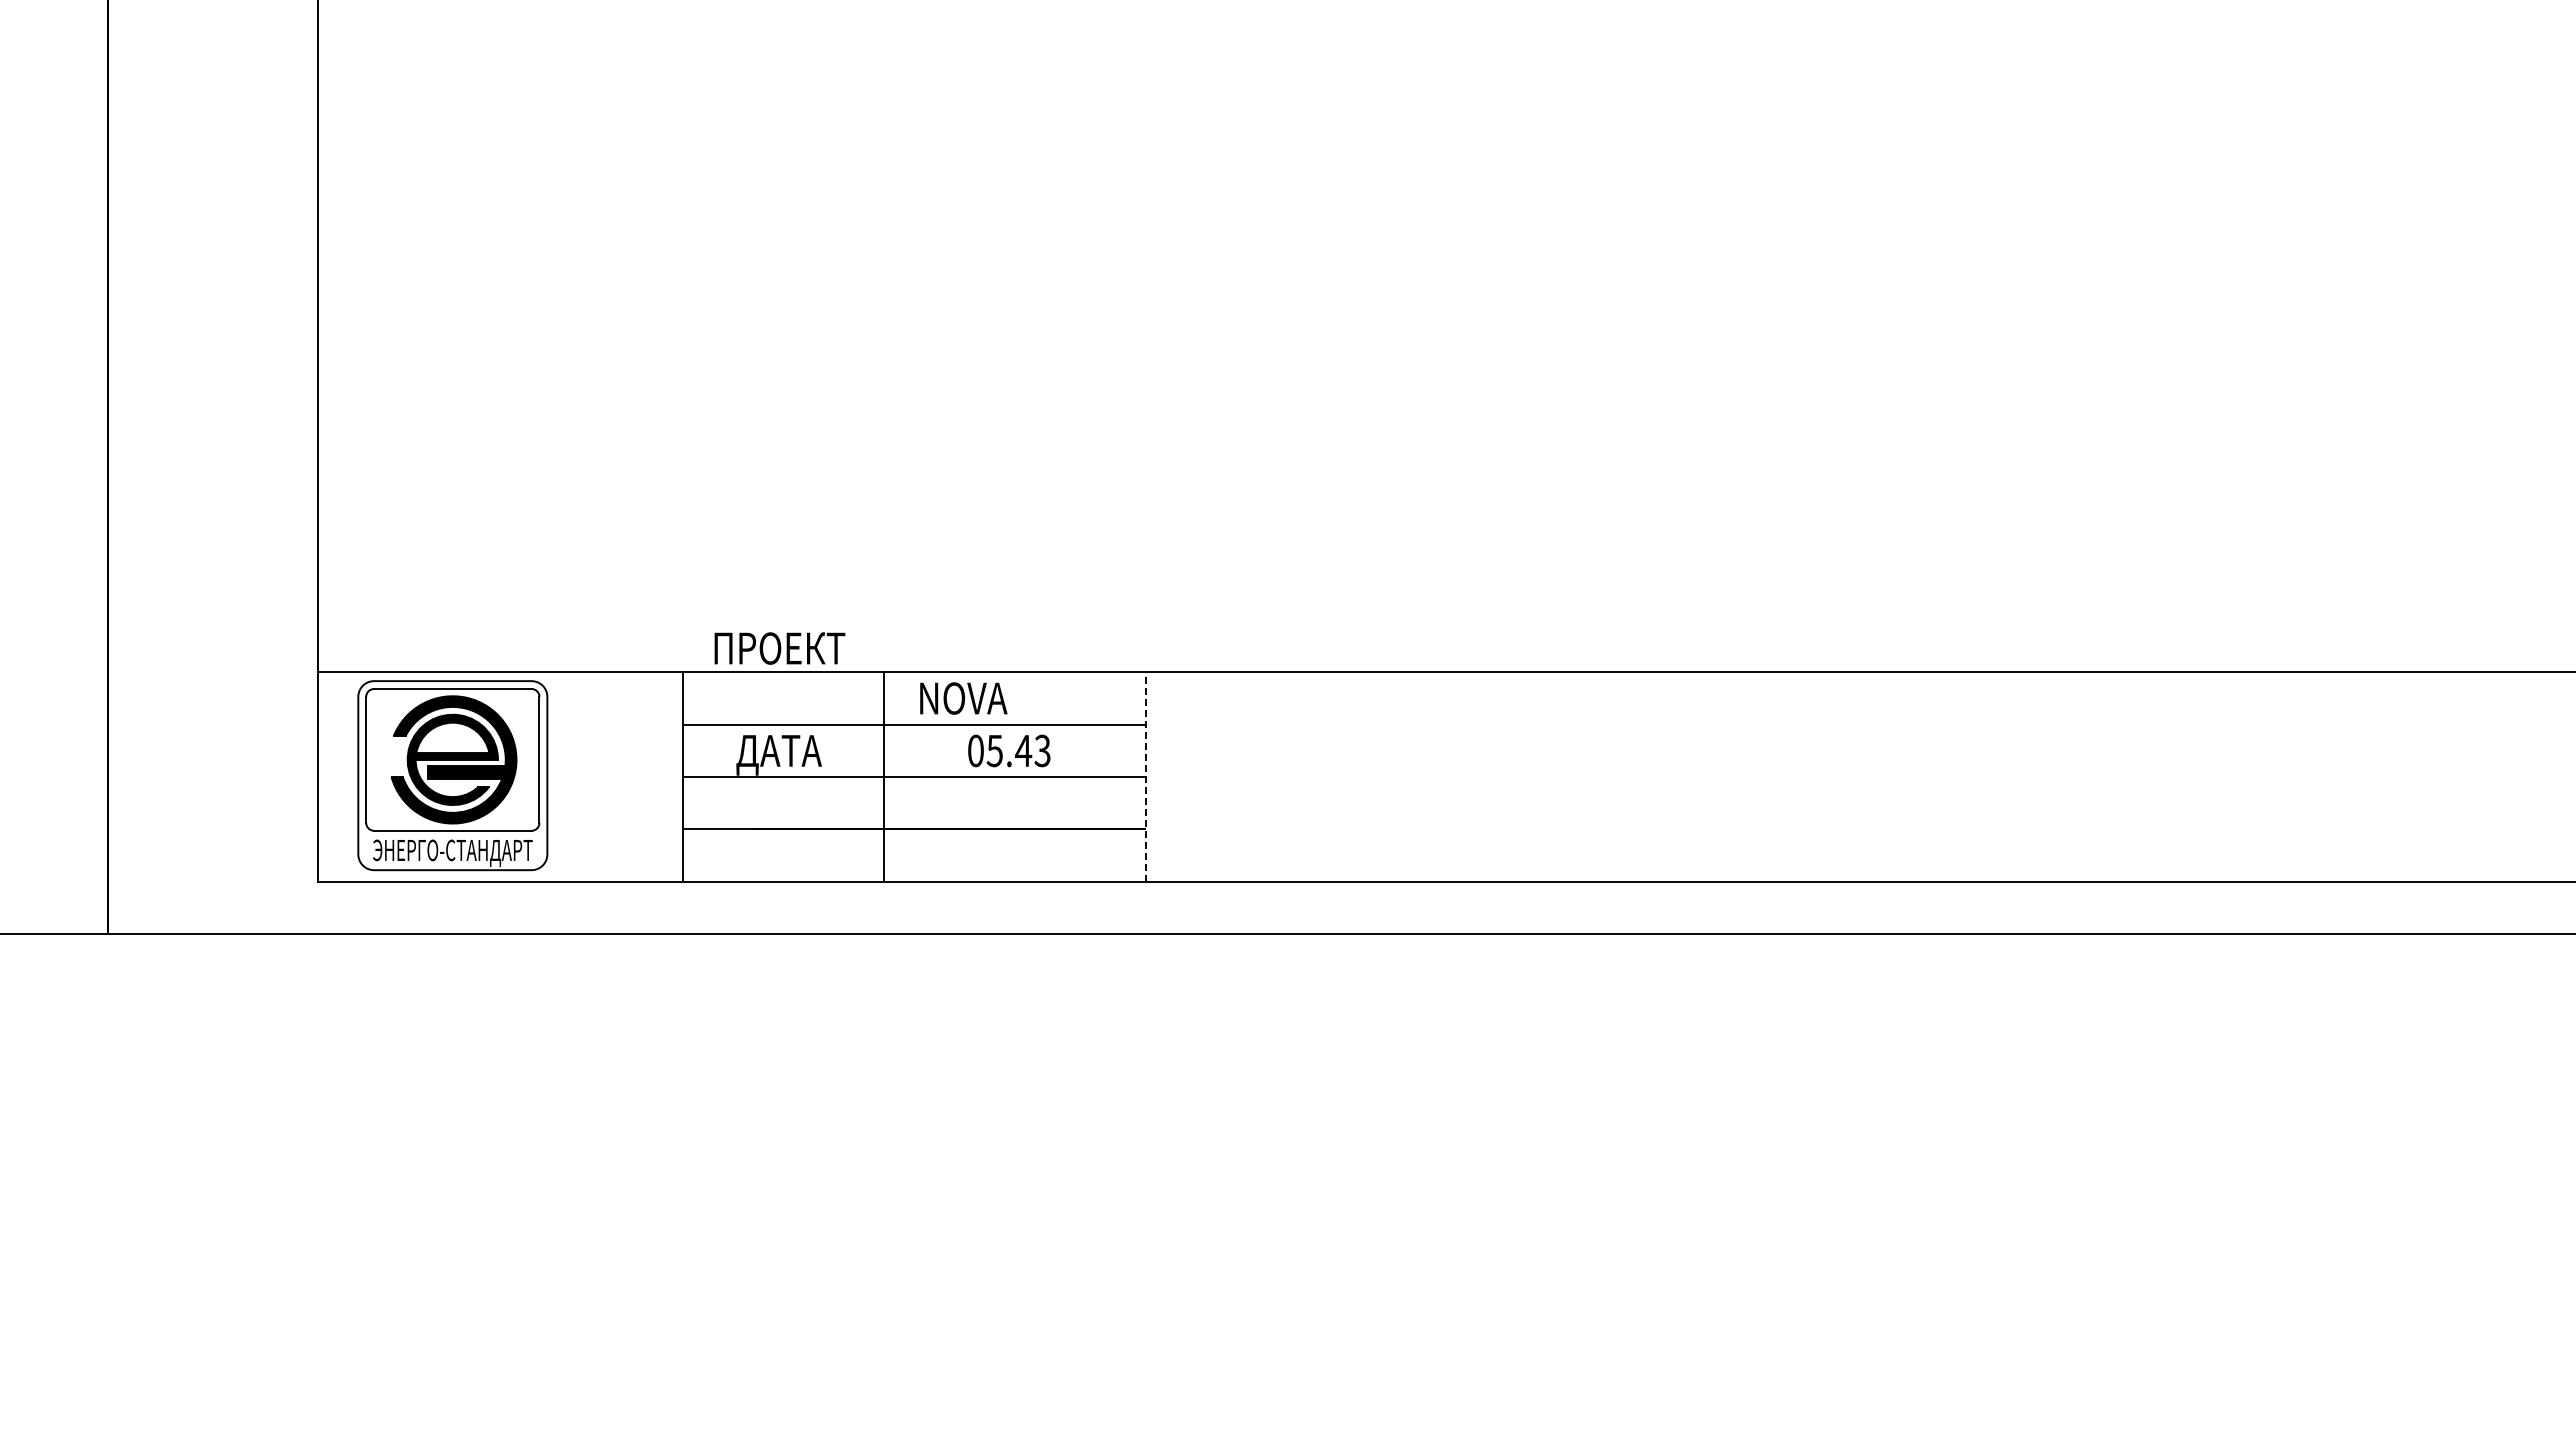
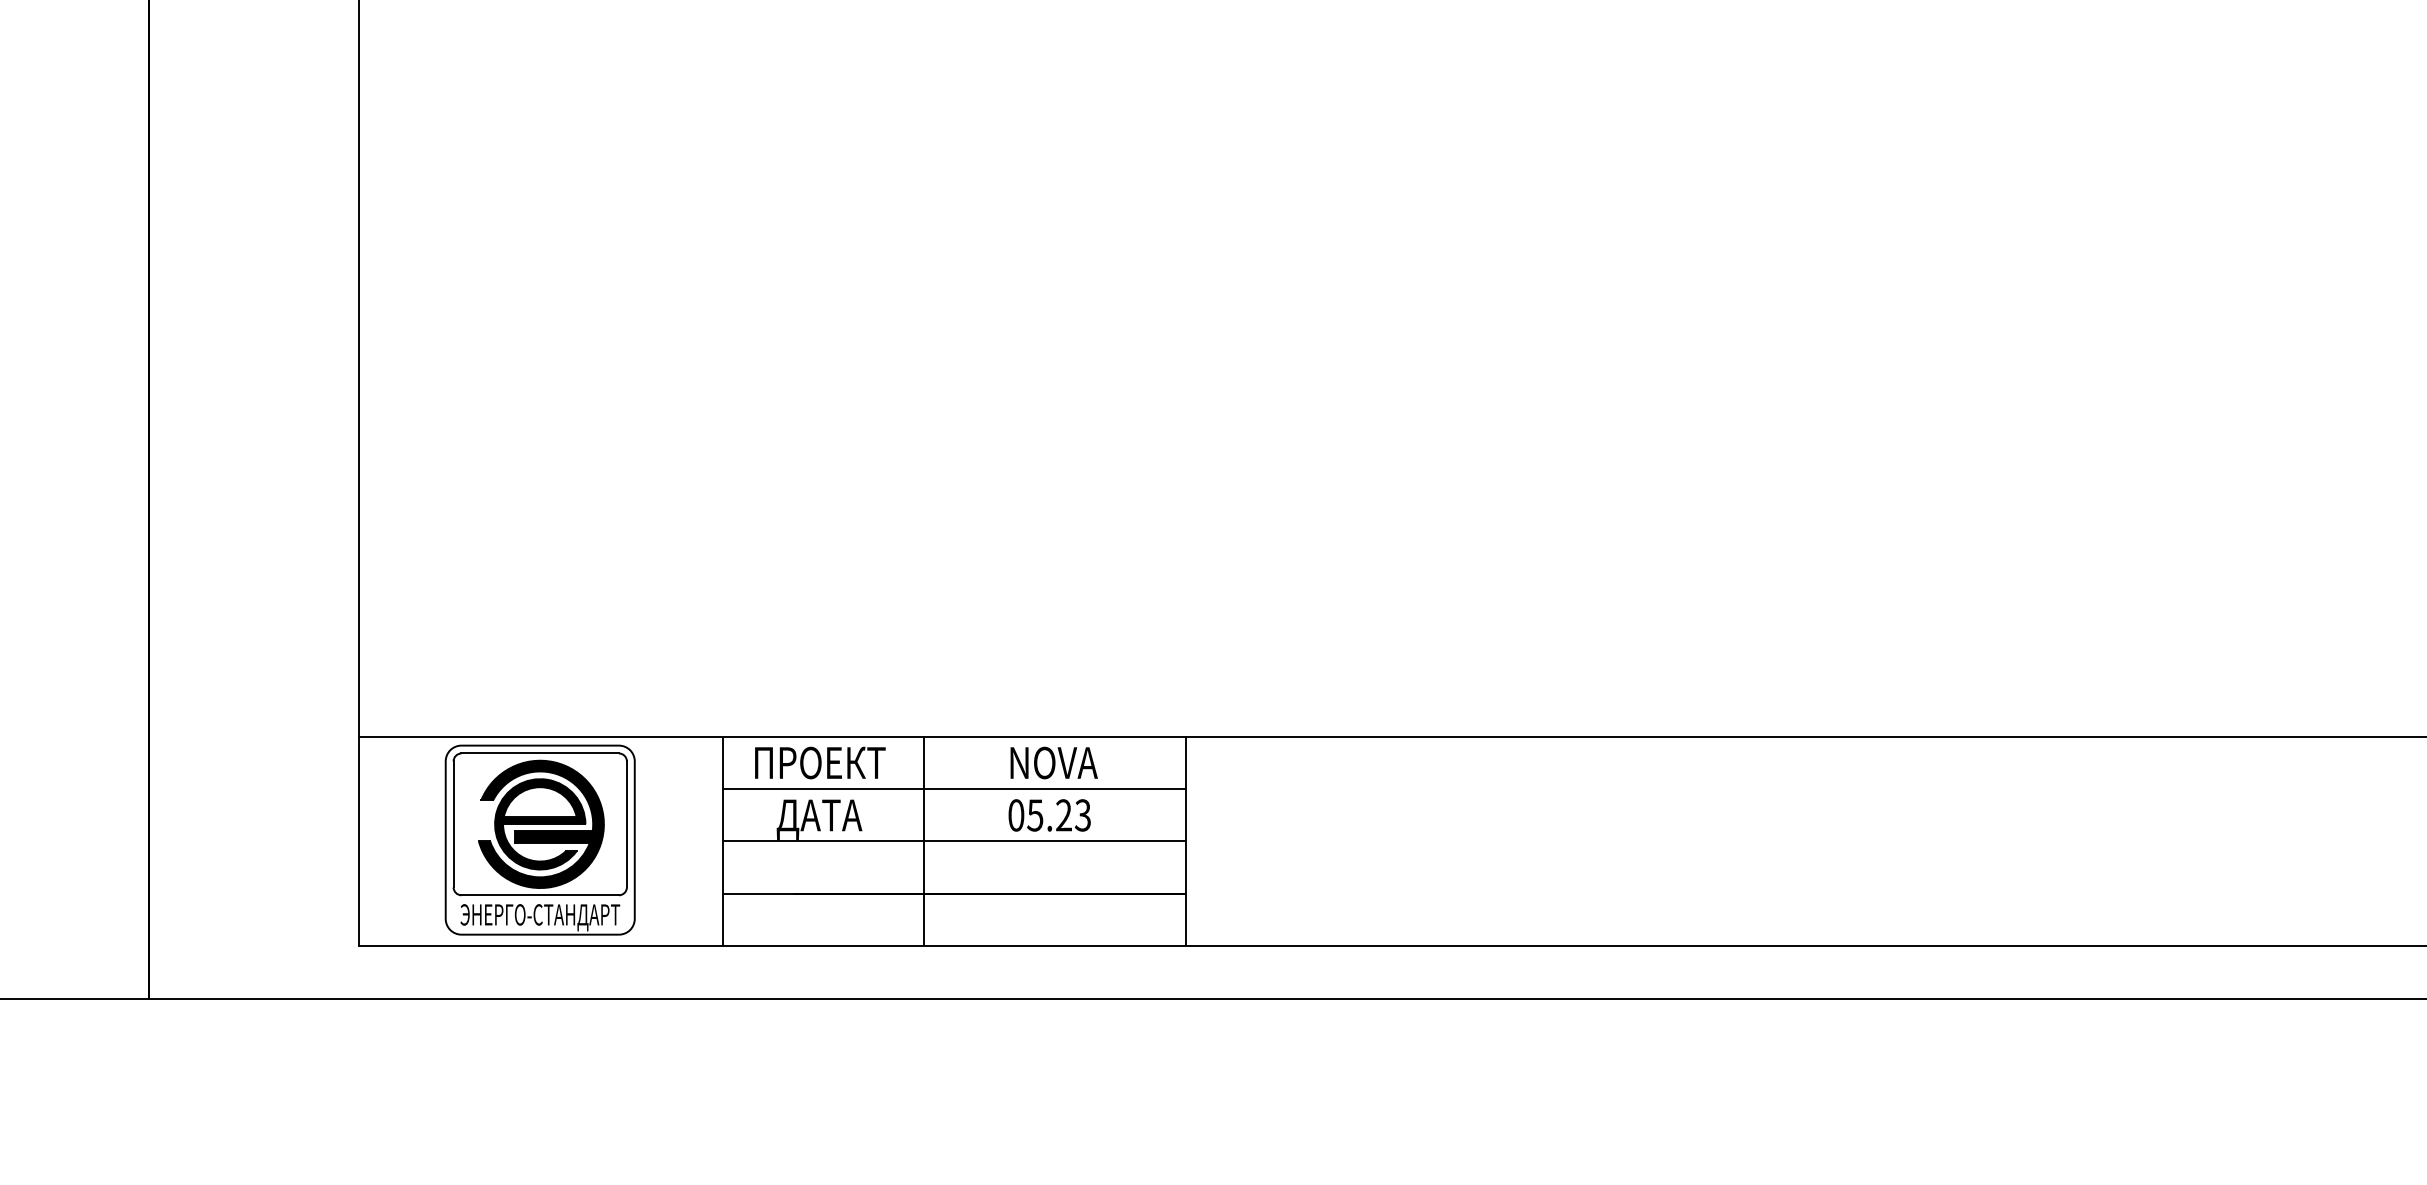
text: (779, 648) -> (819, 762), moved
text: (963, 698) -> (1053, 762), moved
text: (1023, 750) -> (1063, 814), 05.43 -> 05.23
part: (452, 775) -> (539, 839), moved
line: (1145, 776) -> (1185, 840), dashed -> solid

